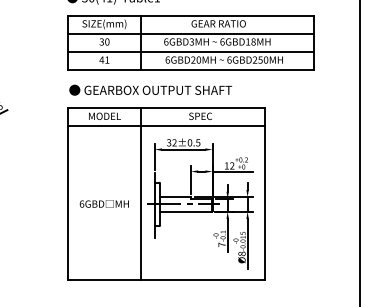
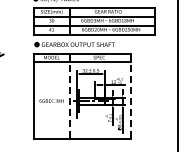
line: (140, 194) -> (69, 96), solid -> dashed
line: (265, 194) -> (131, 96), solid -> dashed

